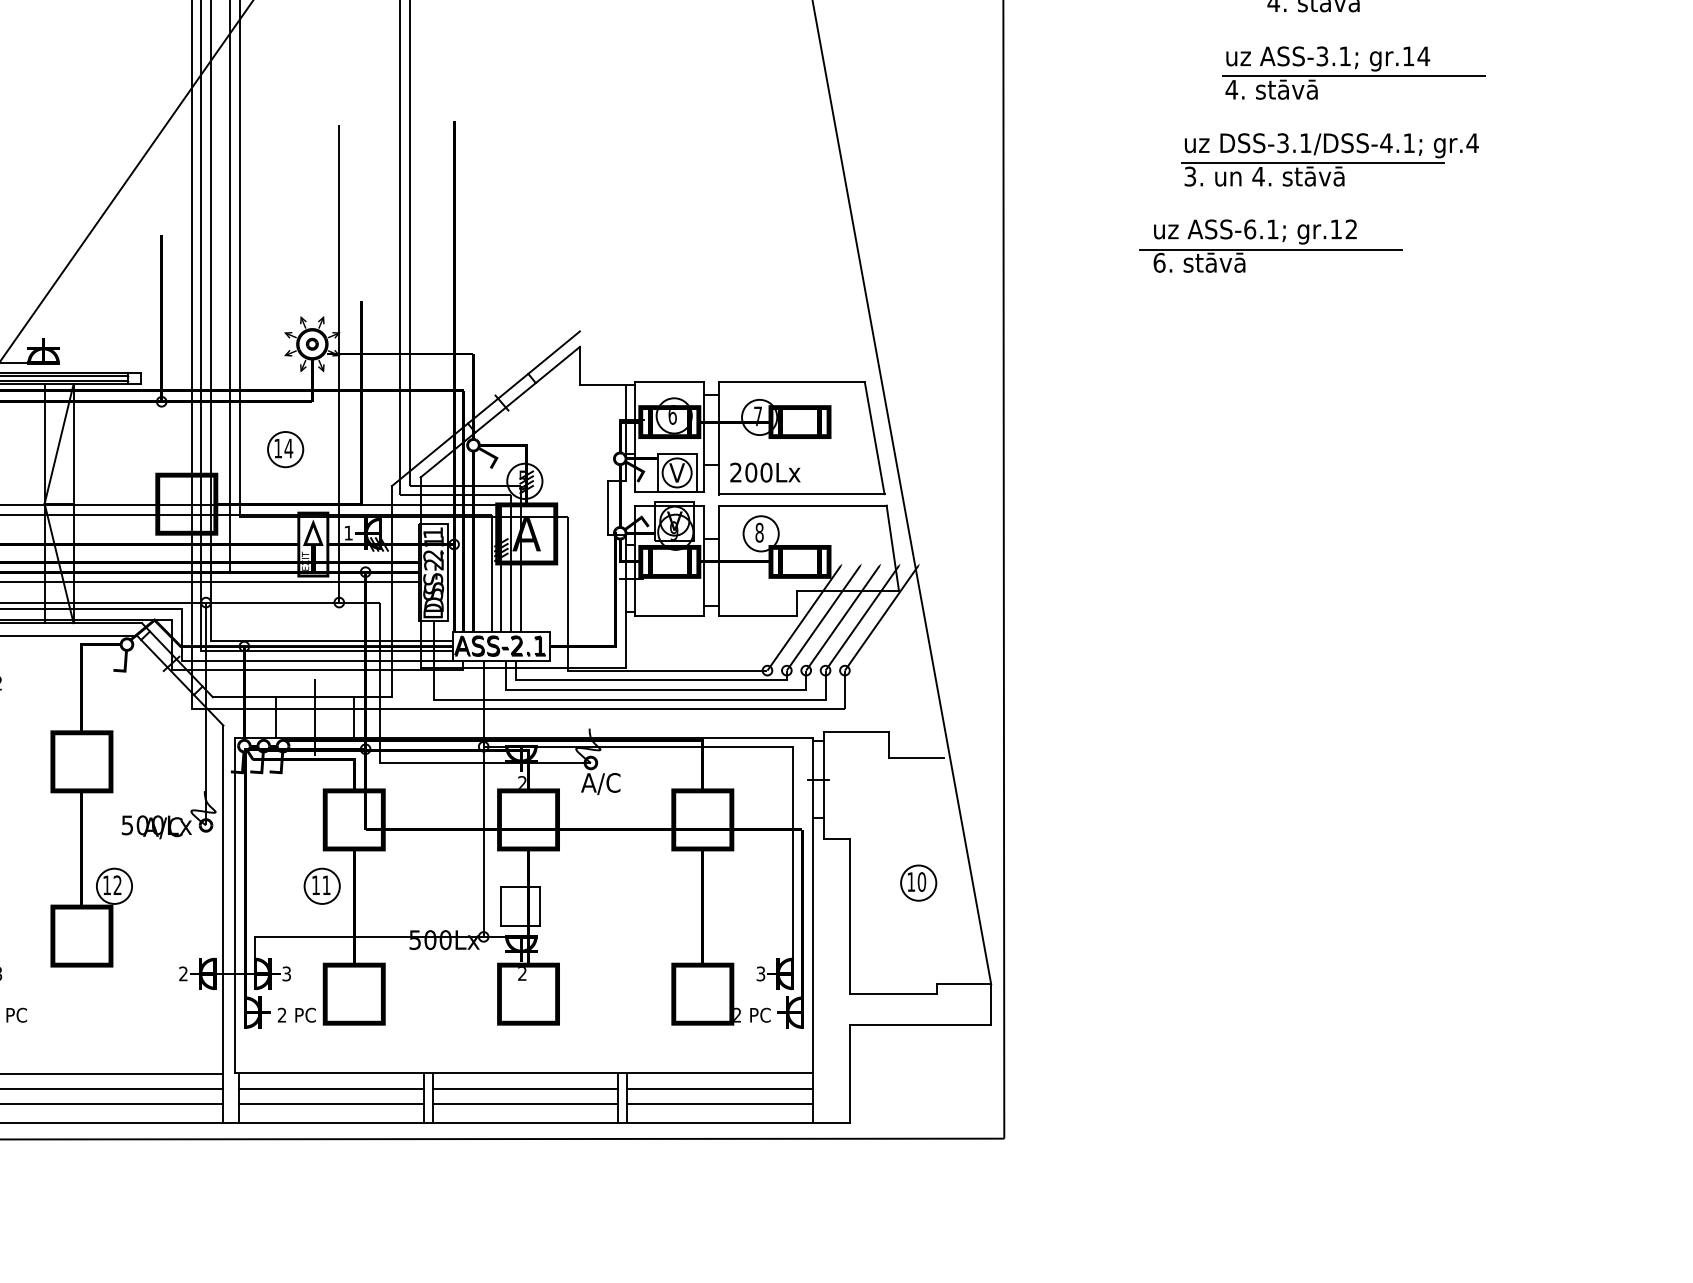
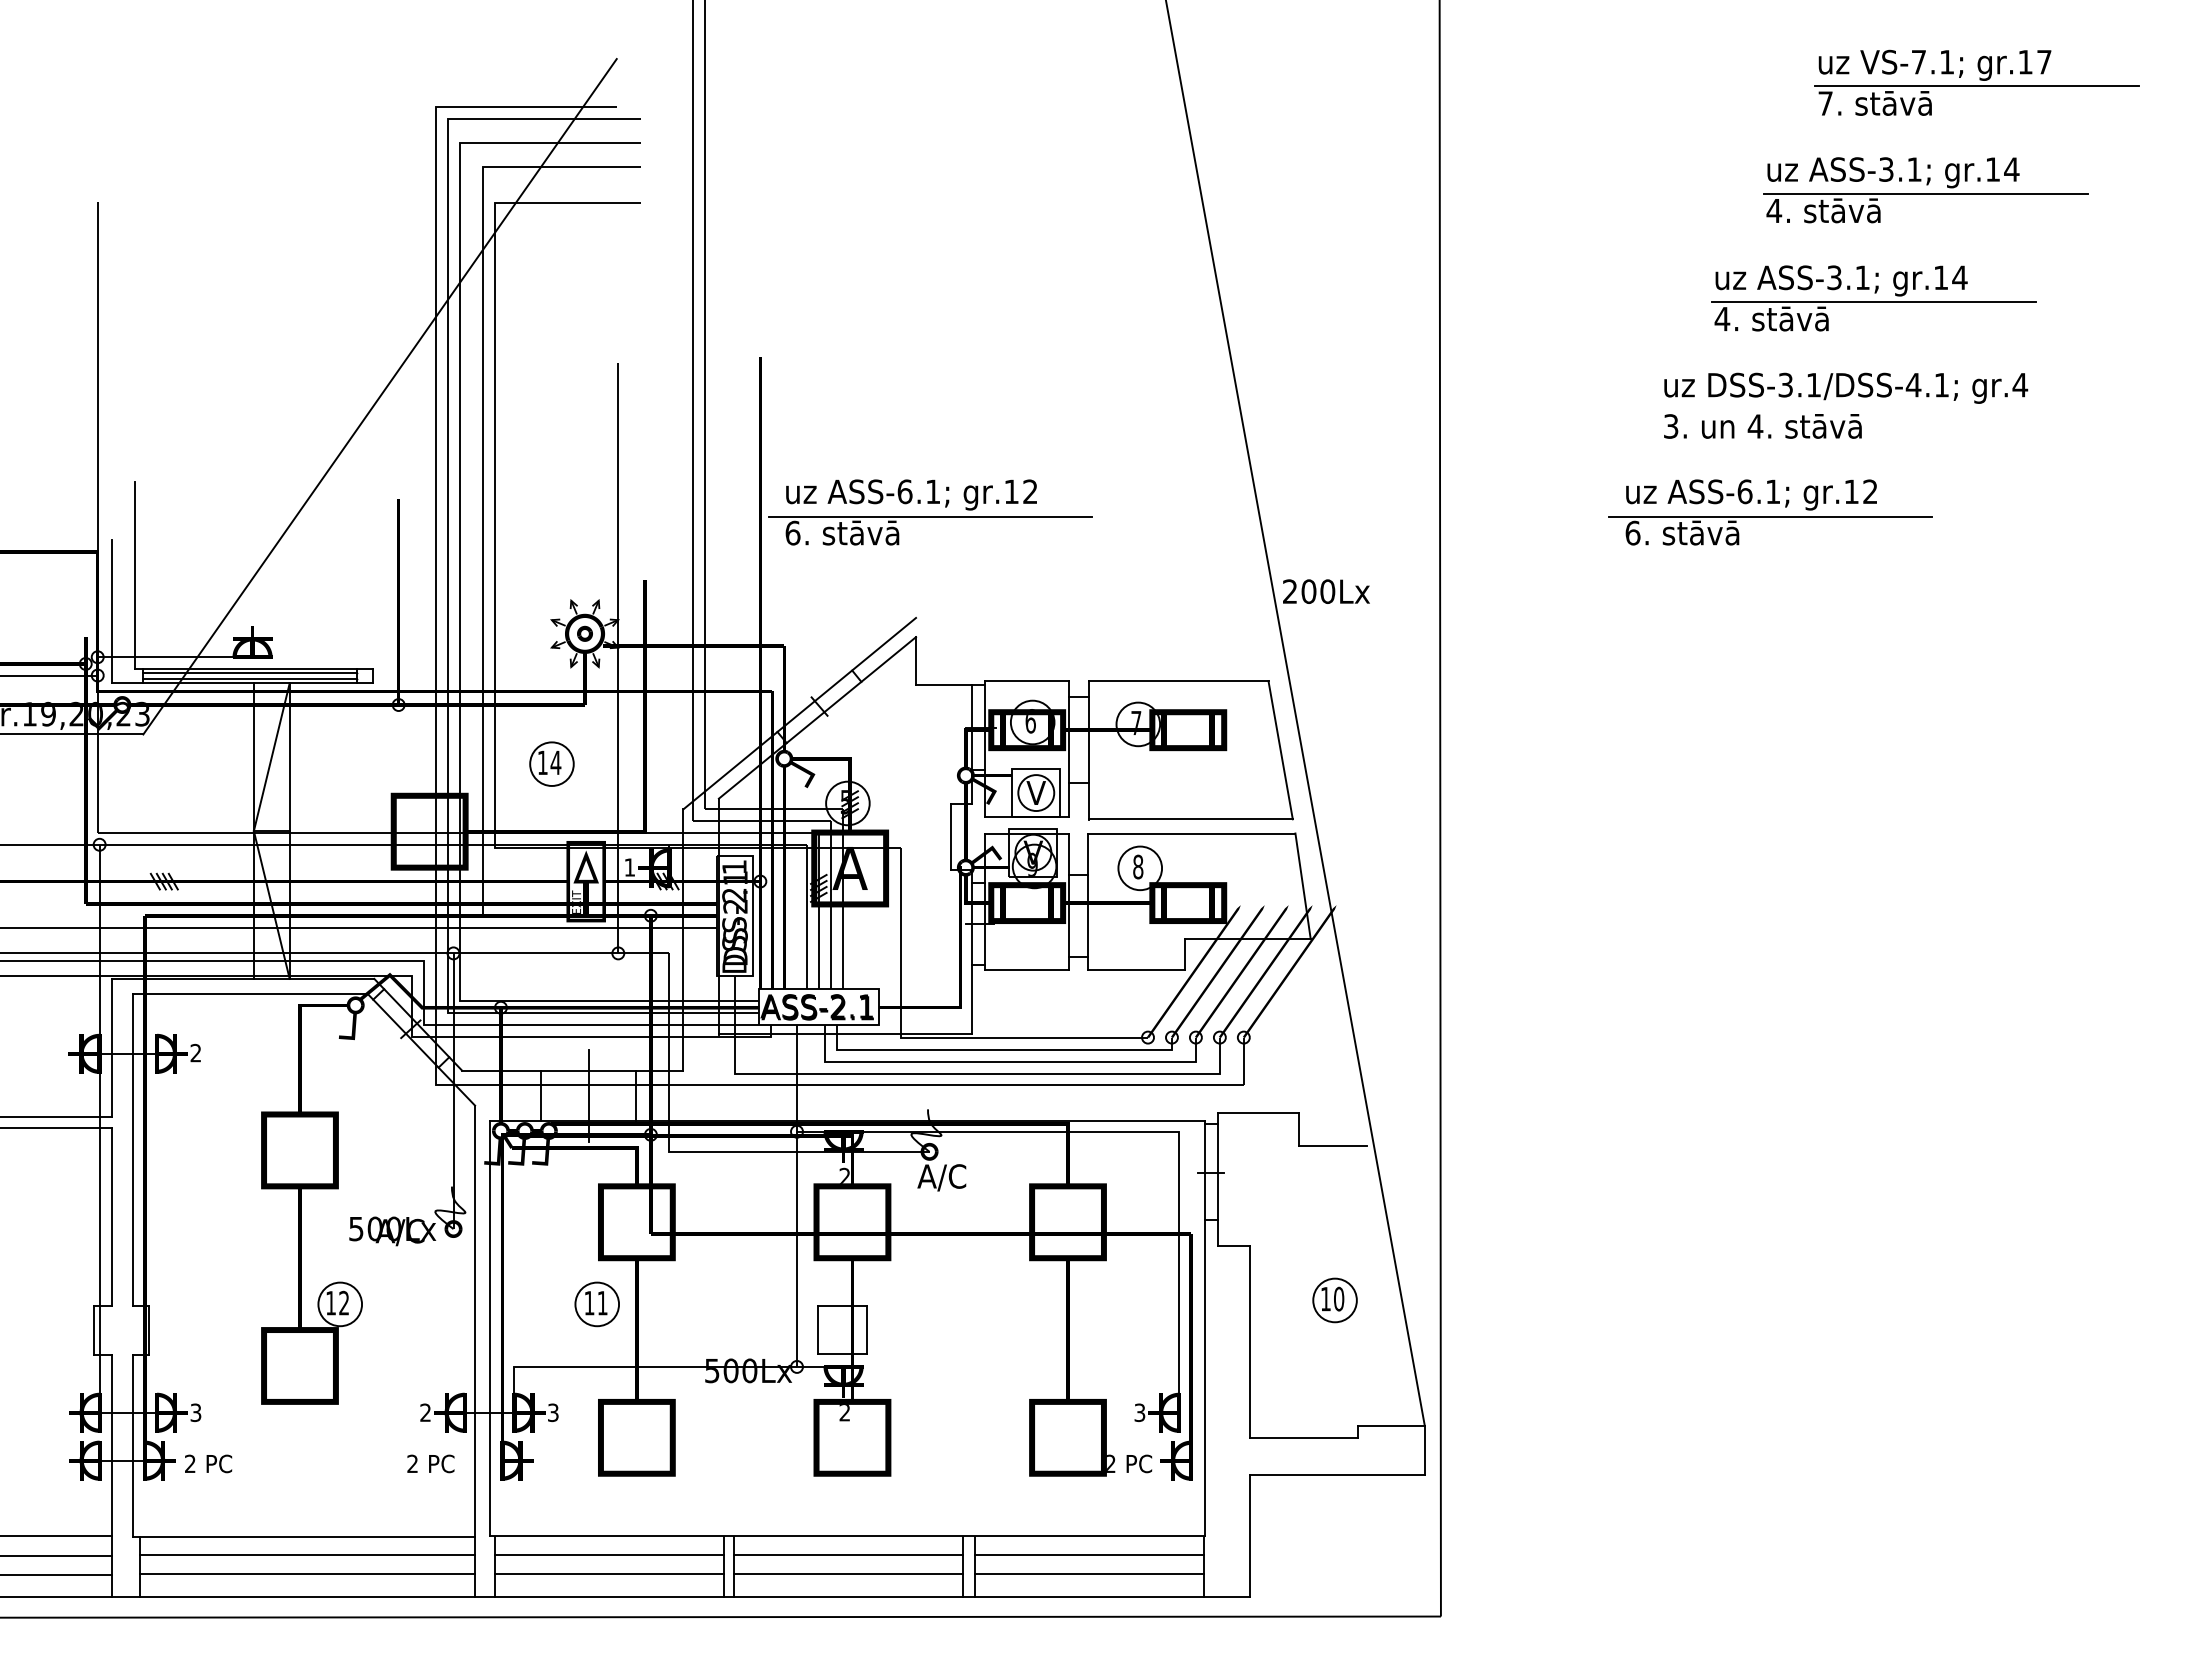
line: (1312, 162) -> (1822, 409), removed
part: (591, 246) -> (930, 512), added
text: (765, 472) -> (1326, 591), moved
text: (296, 1014) -> (430, 1463), moved

